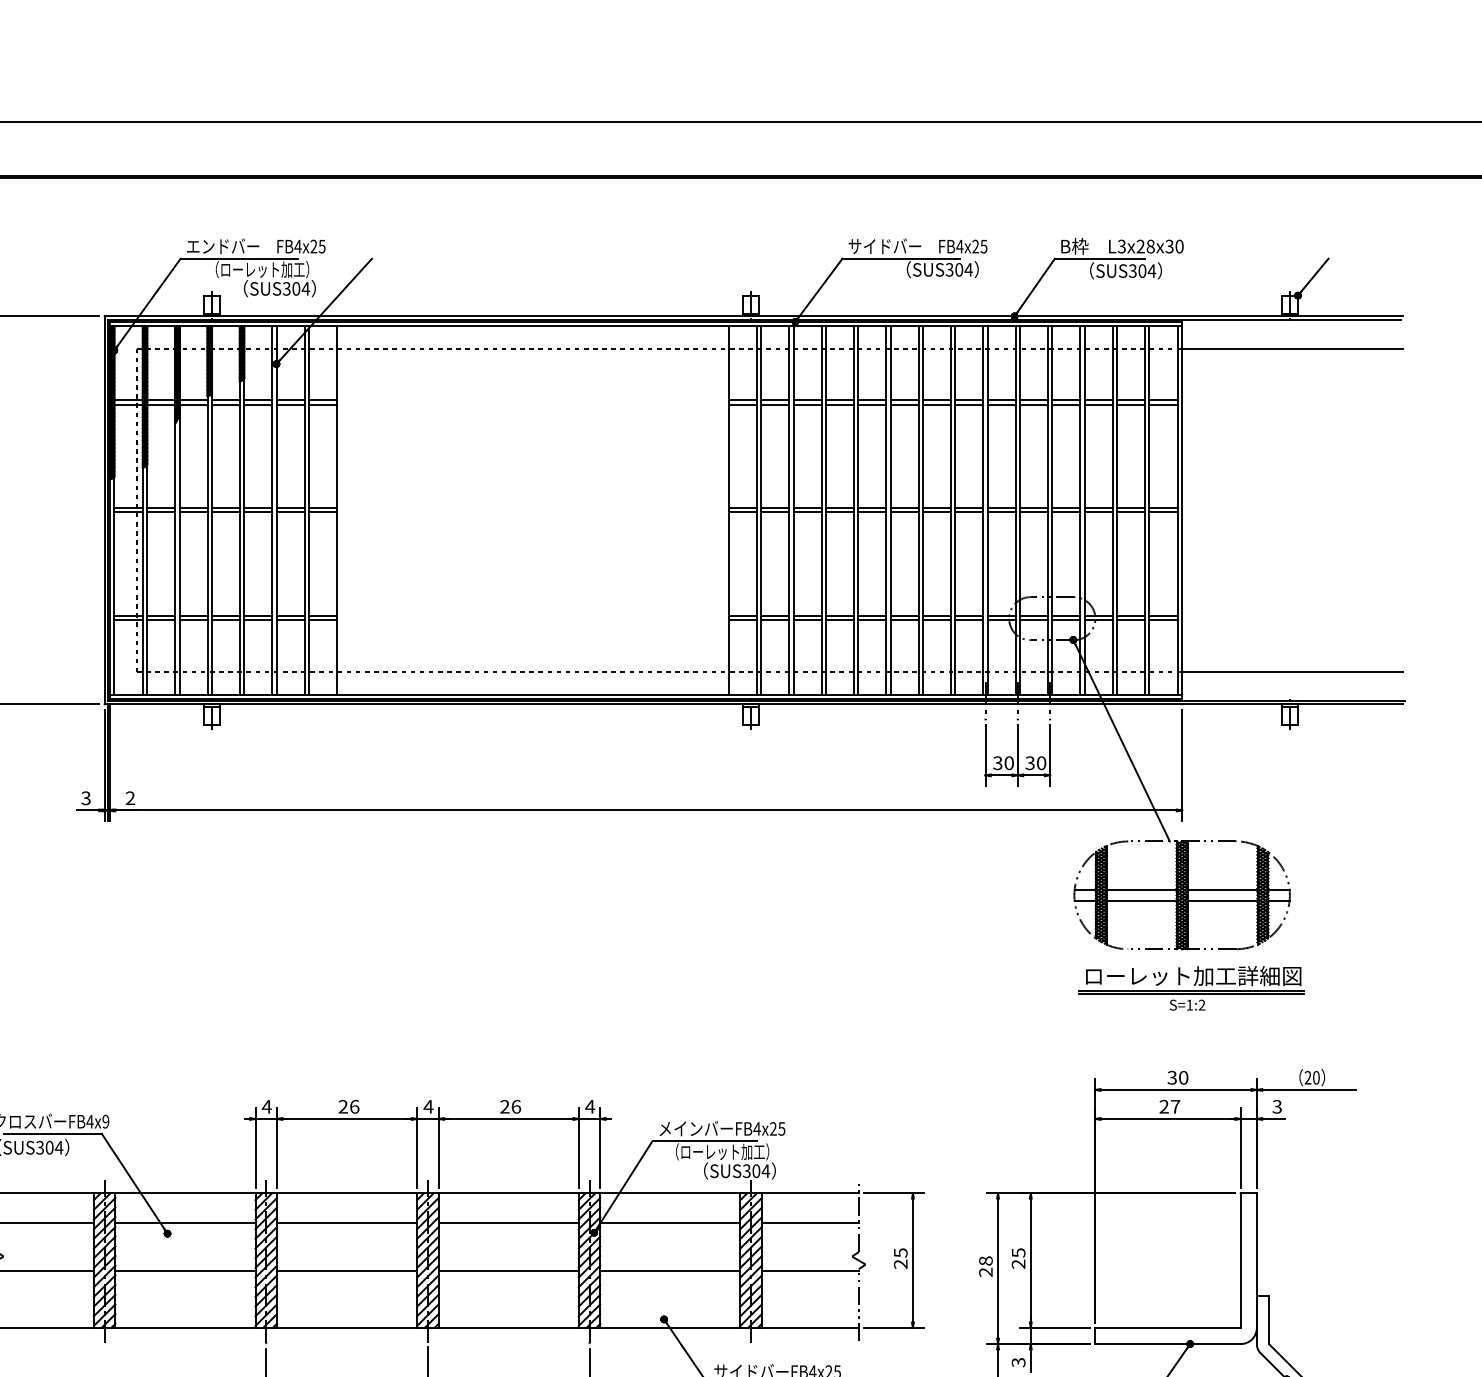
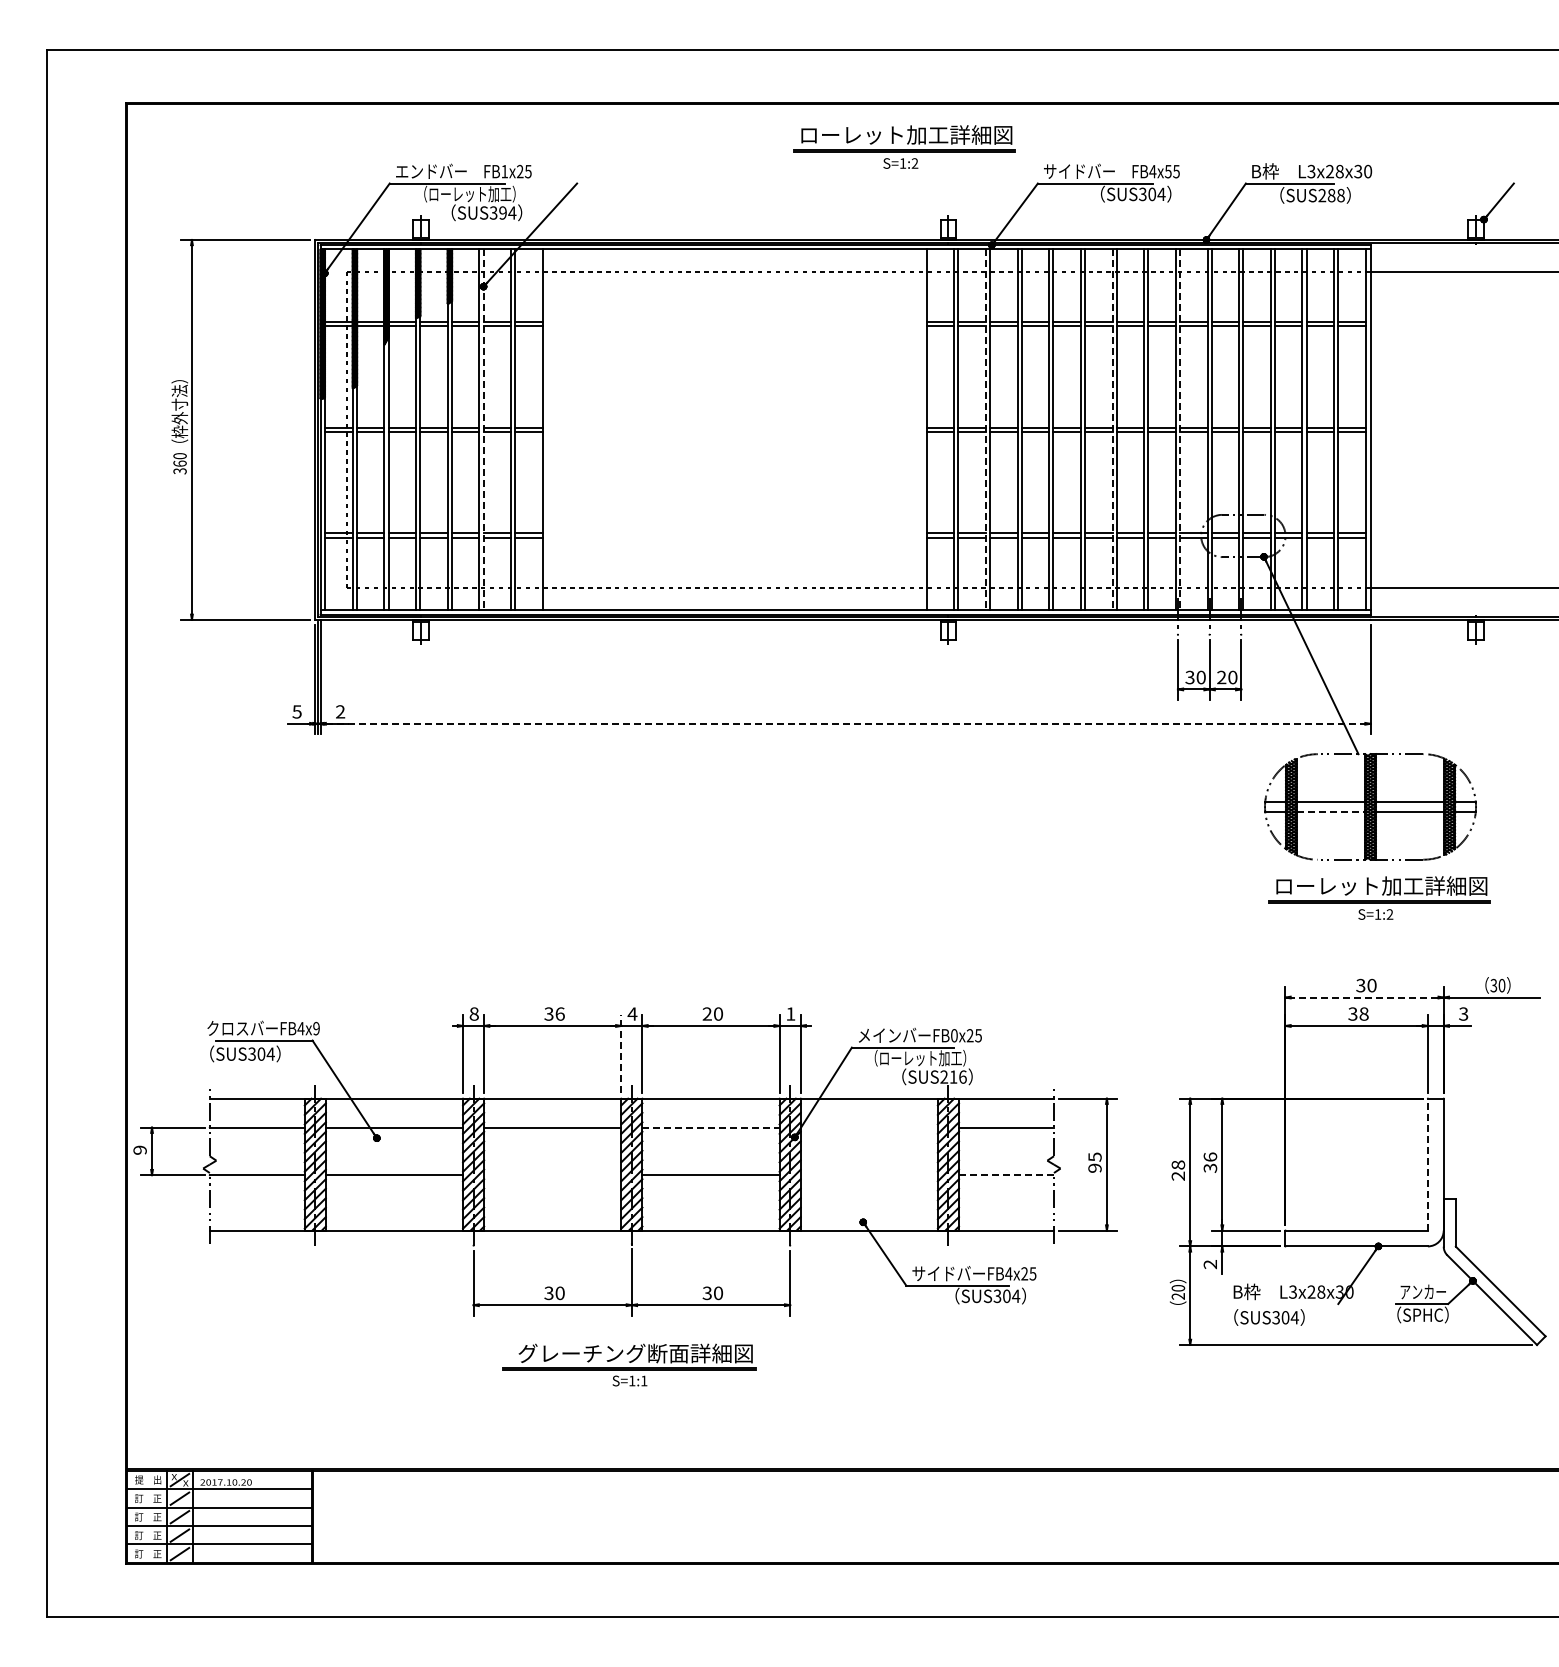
part: (706, 220) -> (904, 146), added
text: (297, 246) -> (504, 171), FB4x25 -> FB1x25
text: (975, 246) -> (1168, 171), FB4x25 -> FB4x55
text: (1142, 270) -> (1331, 195), SUS304 -> SUS288
text: (295, 288) -> (502, 212), SUS304 -> SUS394
line: (276, 510) -> (483, 430), solid -> dashed
line: (788, 510) -> (985, 430), solid -> dashed
line: (918, 510) -> (1112, 430), solid -> dashed
line: (988, 510) -> (1180, 430), solid -> dashed
text: (1029, 763) -> (1221, 677), 30 -> 20
text: (86, 797) -> (297, 711), 3 -> 5
line: (646, 810) -> (845, 723), solid -> dashed
line: (1142, 901) -> (1331, 812), solid -> dashed
text: (1307, 1077) -> (1493, 985), 20 -> 30
line: (1175, 1089) -> (1364, 997), solid -> dashed
text: (267, 1106) -> (474, 1013), 4 -> 8
text: (516, 1106) -> (718, 1013), 26 -> 20
text: (589, 1106) -> (790, 1013), 4 -> 1
text: (1169, 1106) -> (1358, 1013), 27 -> 38
text: (342, 1107) -> (548, 1014), 26 -> 36
text: (757, 1128) -> (954, 1035), FB4x25 -> FB0x25
line: (417, 1148) -> (621, 1054), solid -> dashed
text: (756, 1170) -> (953, 1076), SUS304 -> SUS216
line: (509, 1222) -> (711, 1127), solid -> dashed
line: (669, 1222) -> (868, 1127), removed
text: (1018, 1258) -> (1210, 1162), 25 -> 36
line: (1240, 1260) -> (1427, 1164), solid -> dashed
text: (900, 1263) -> (1094, 1167), 25 -> 95
line: (346, 1271) -> (552, 1175), removed
line: (669, 1271) -> (868, 1175), removed
line: (810, 1271) -> (1006, 1175), solid -> dashed
text: (1018, 1362) -> (1210, 1264), 3 -> 2

